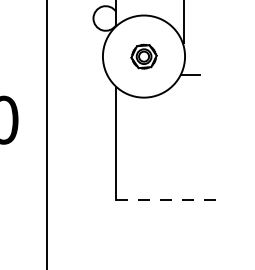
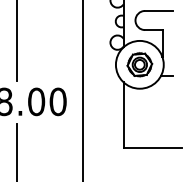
part: (143, 55) -> (139, 64), size x1.67
line: (167, 200) -> (153, 148), dashed -> solid

